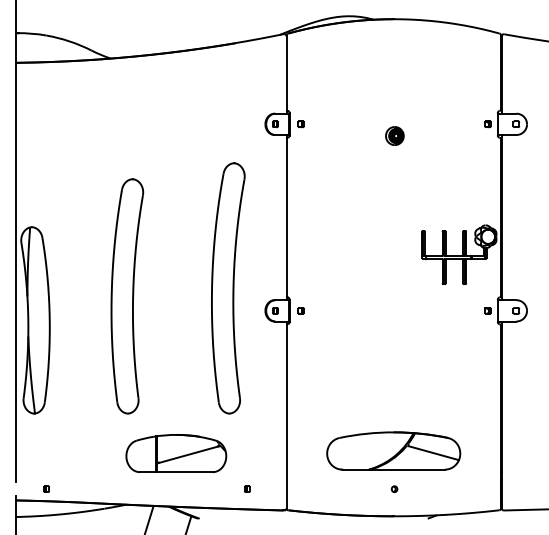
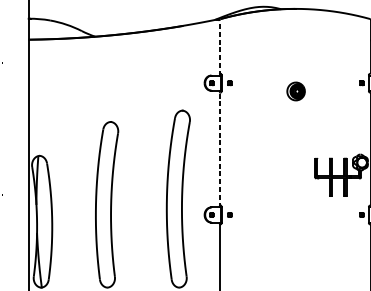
line: (286, 75) -> (219, 48), solid -> dashed
part: (394, 135) -> (295, 91), size x1.4
line: (286, 217) -> (219, 149), solid -> dashed

